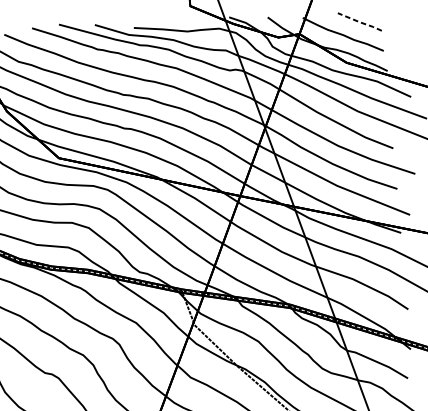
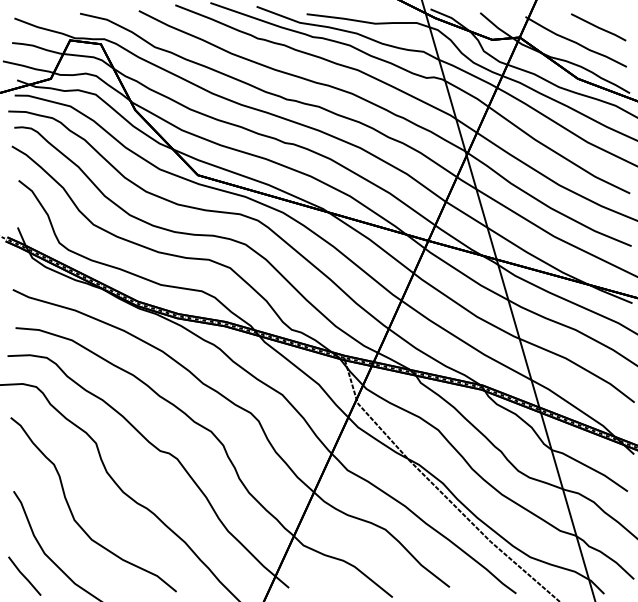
line: (359, 22) -> (598, 27), dashed -> solid

